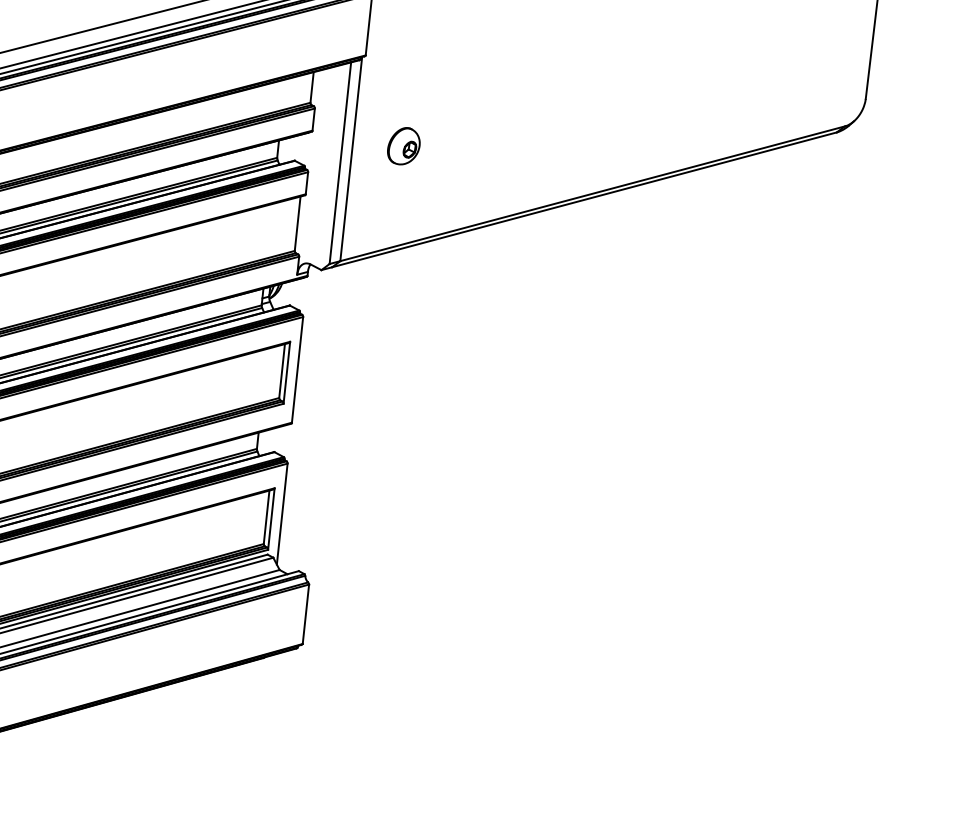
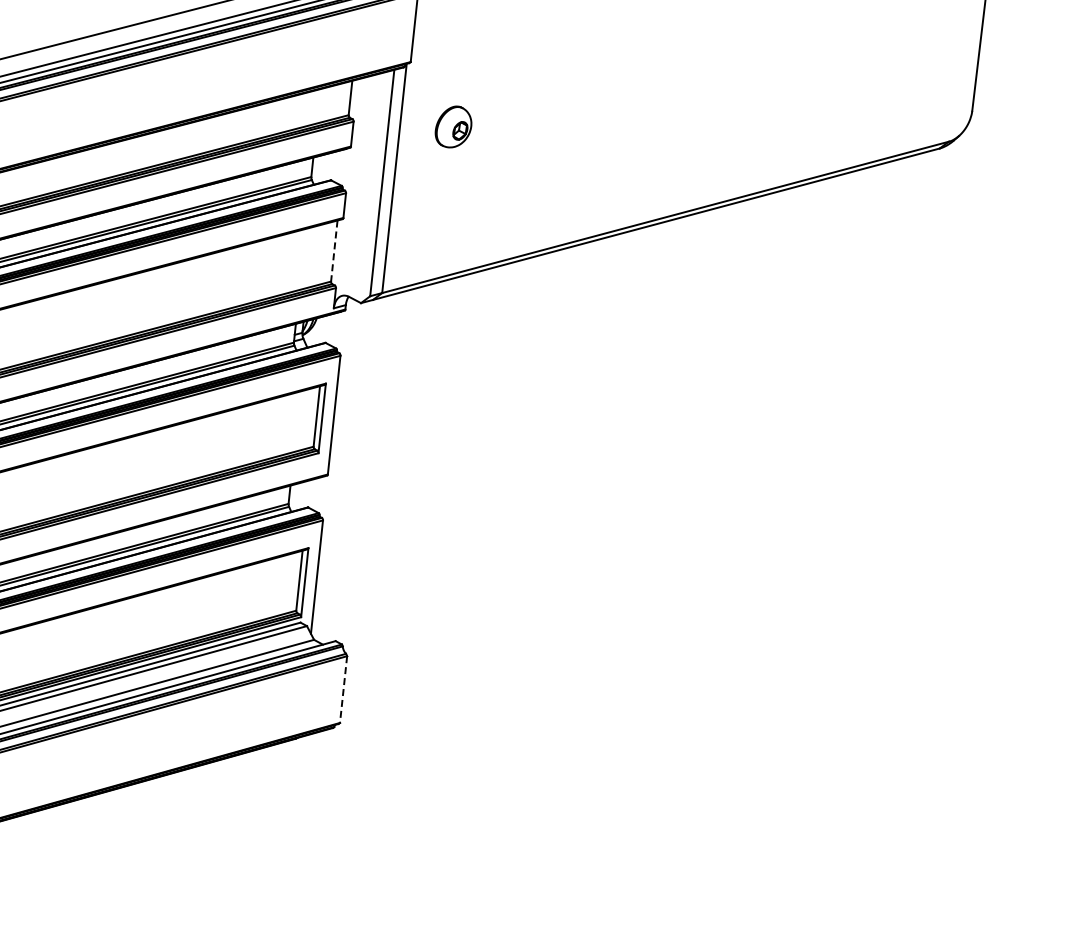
part: (403, 145) -> (453, 126), moved
line: (297, 224) -> (334, 251), solid -> dashed
line: (305, 614) -> (343, 689), solid -> dashed

